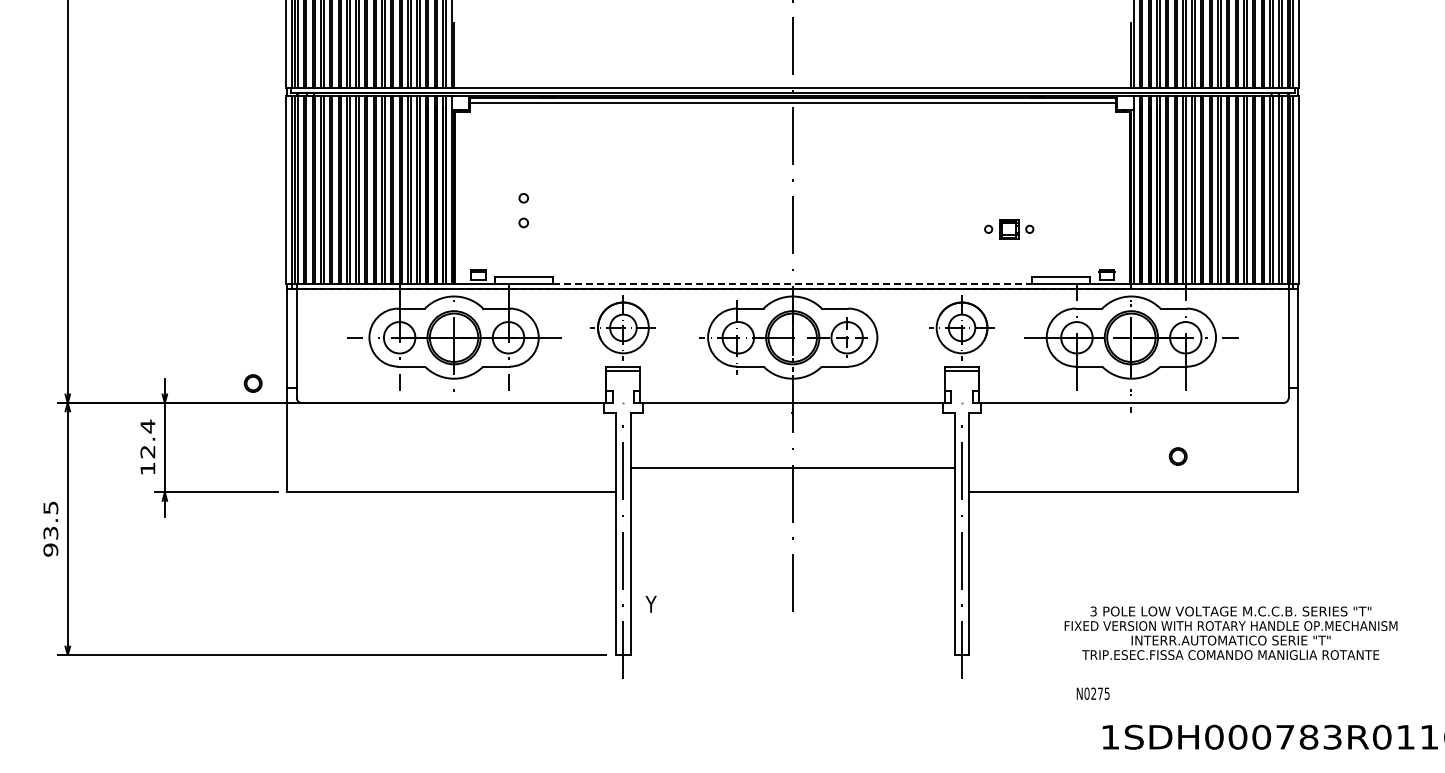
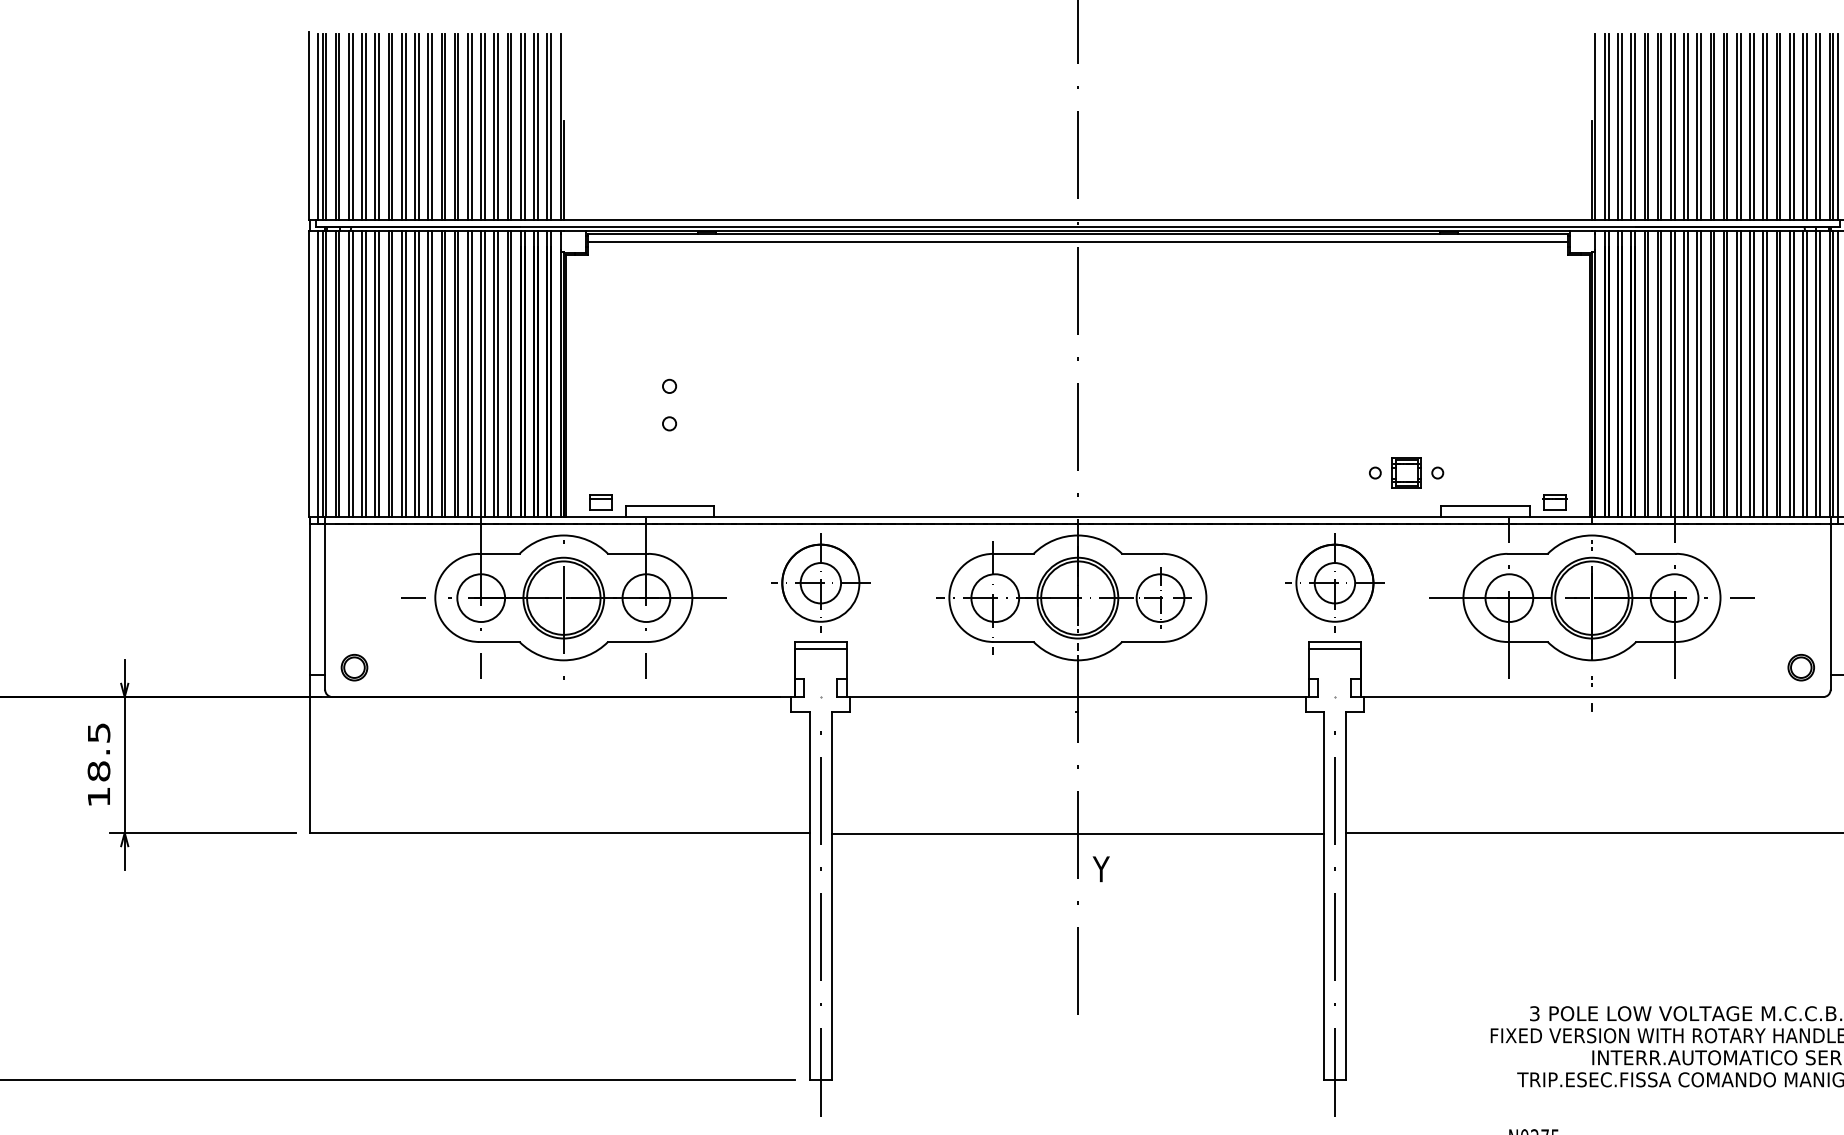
part: (1009, 229) -> (1406, 473), moved
line: (793, 284) -> (1079, 517), dashed -> solid
part: (252, 383) -> (353, 667), moved
text: (147, 438) -> (98, 751), 12.4 -> 18.5
part: (1177, 456) -> (1800, 667), moved
line: (792, 467) -> (1077, 833), moved
text: (650, 604) -> (1100, 869), moved

